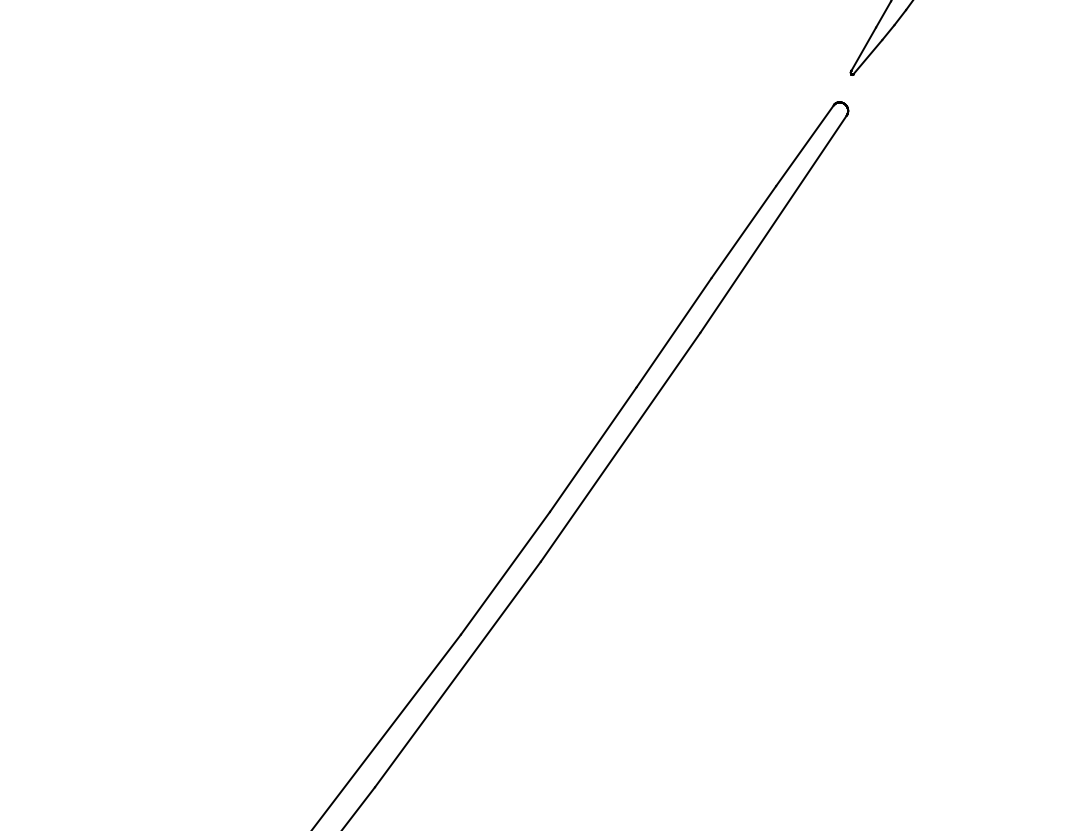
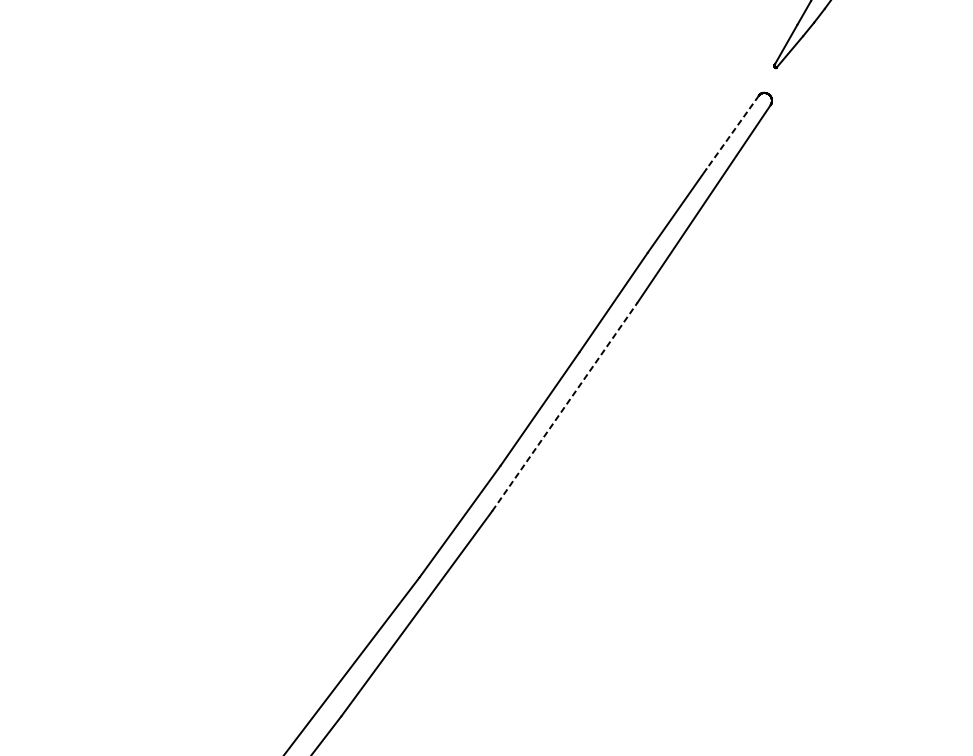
line: (804, 145) -> (732, 132), solid -> dashed
line: (620, 446) -> (564, 406), solid -> dashed

